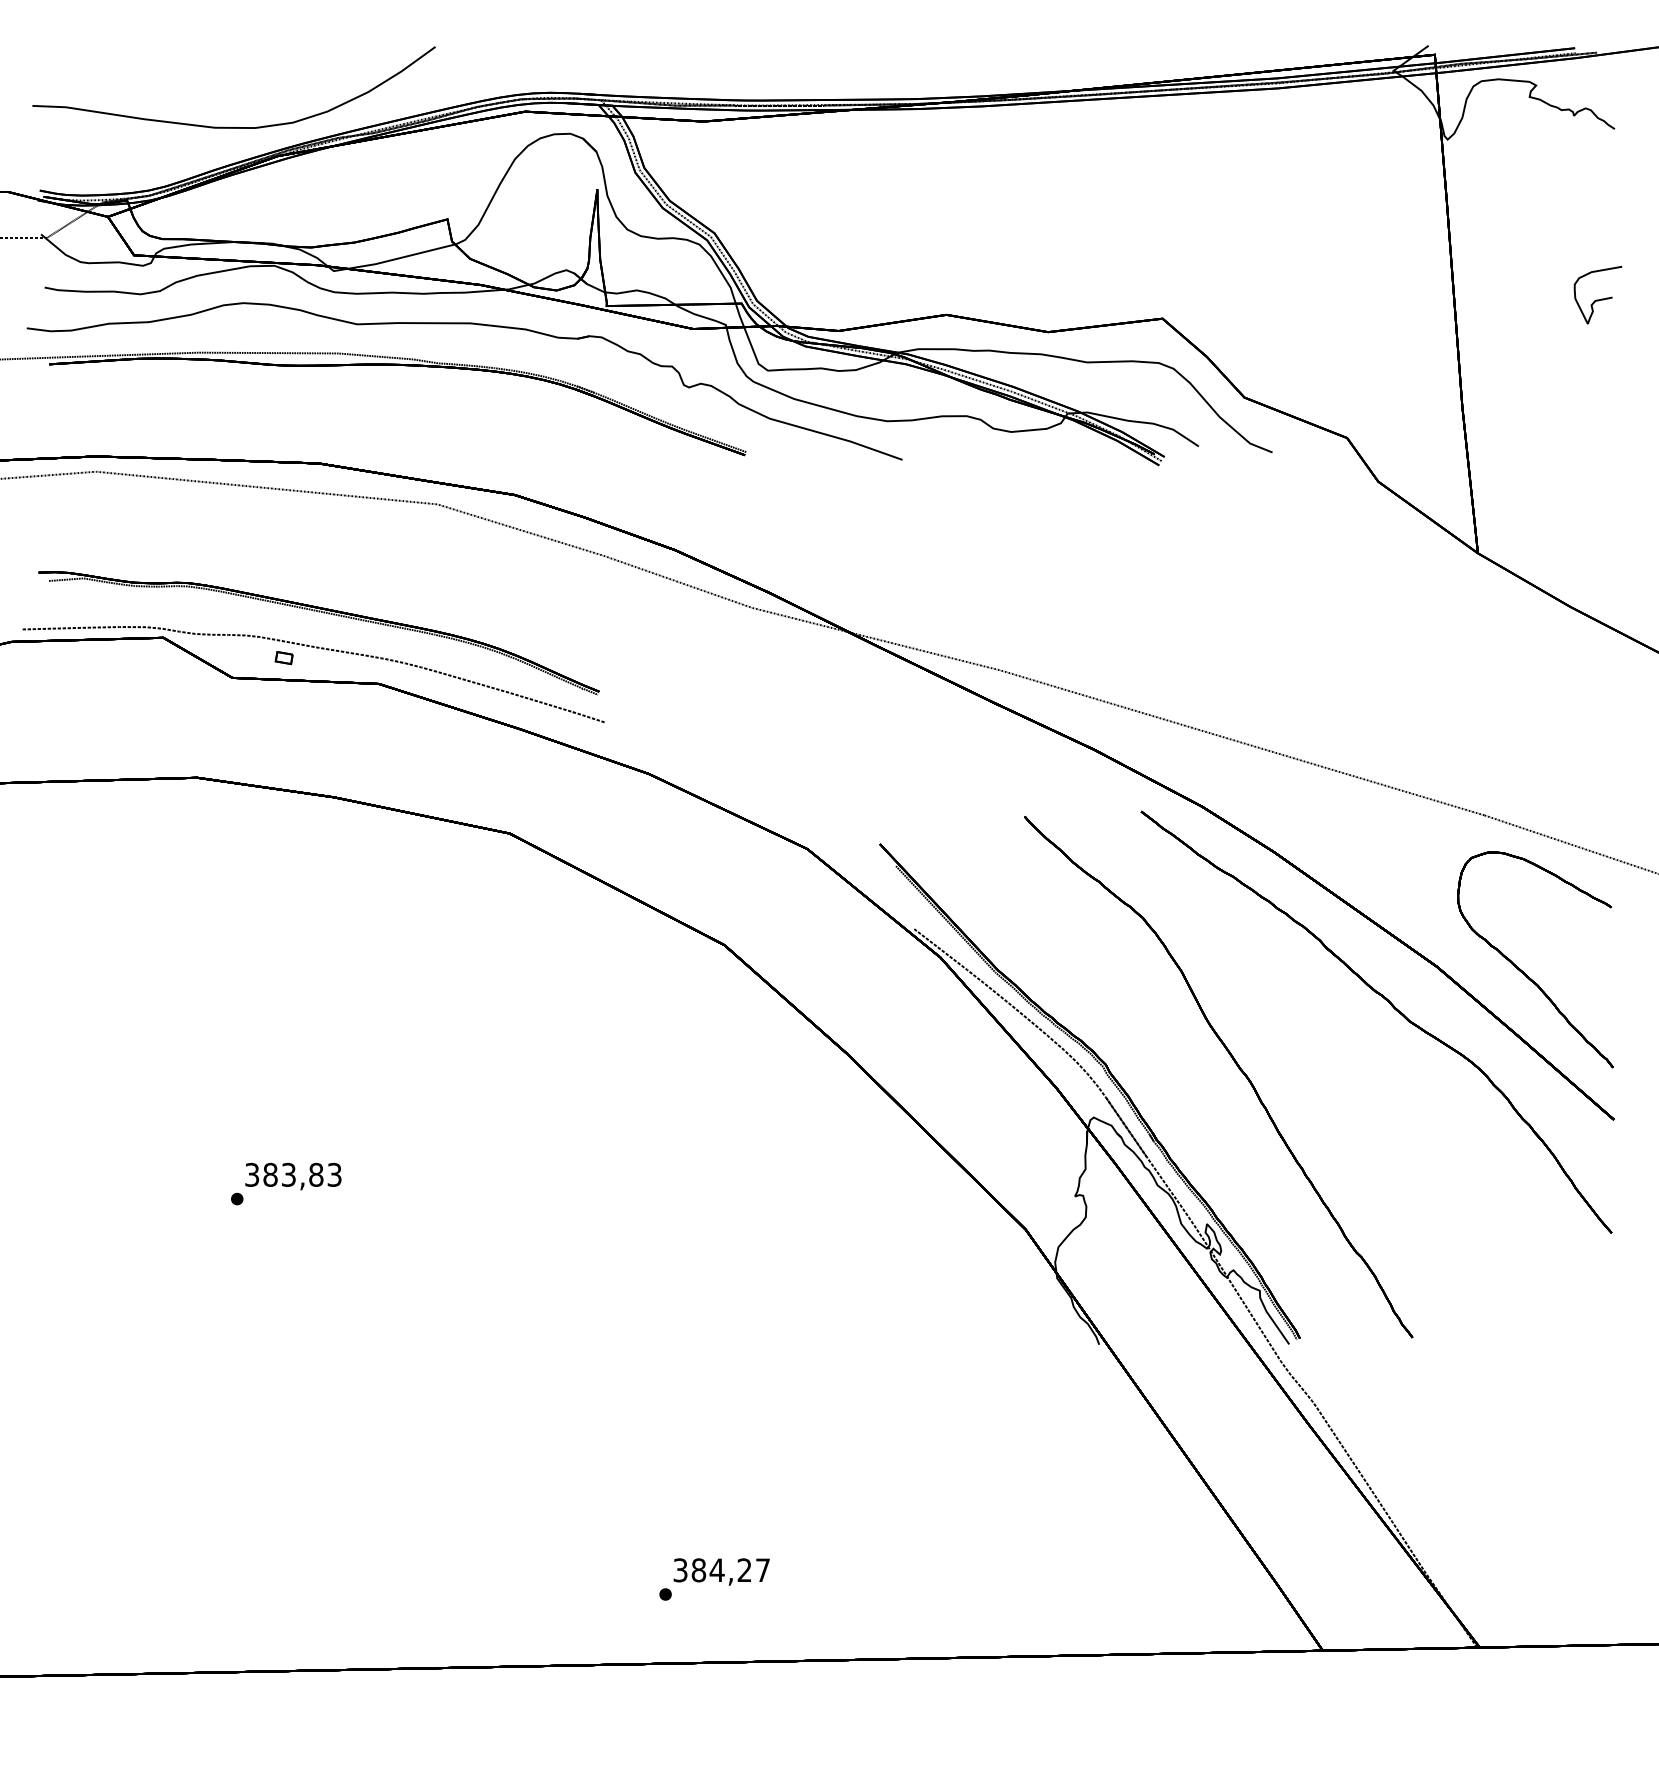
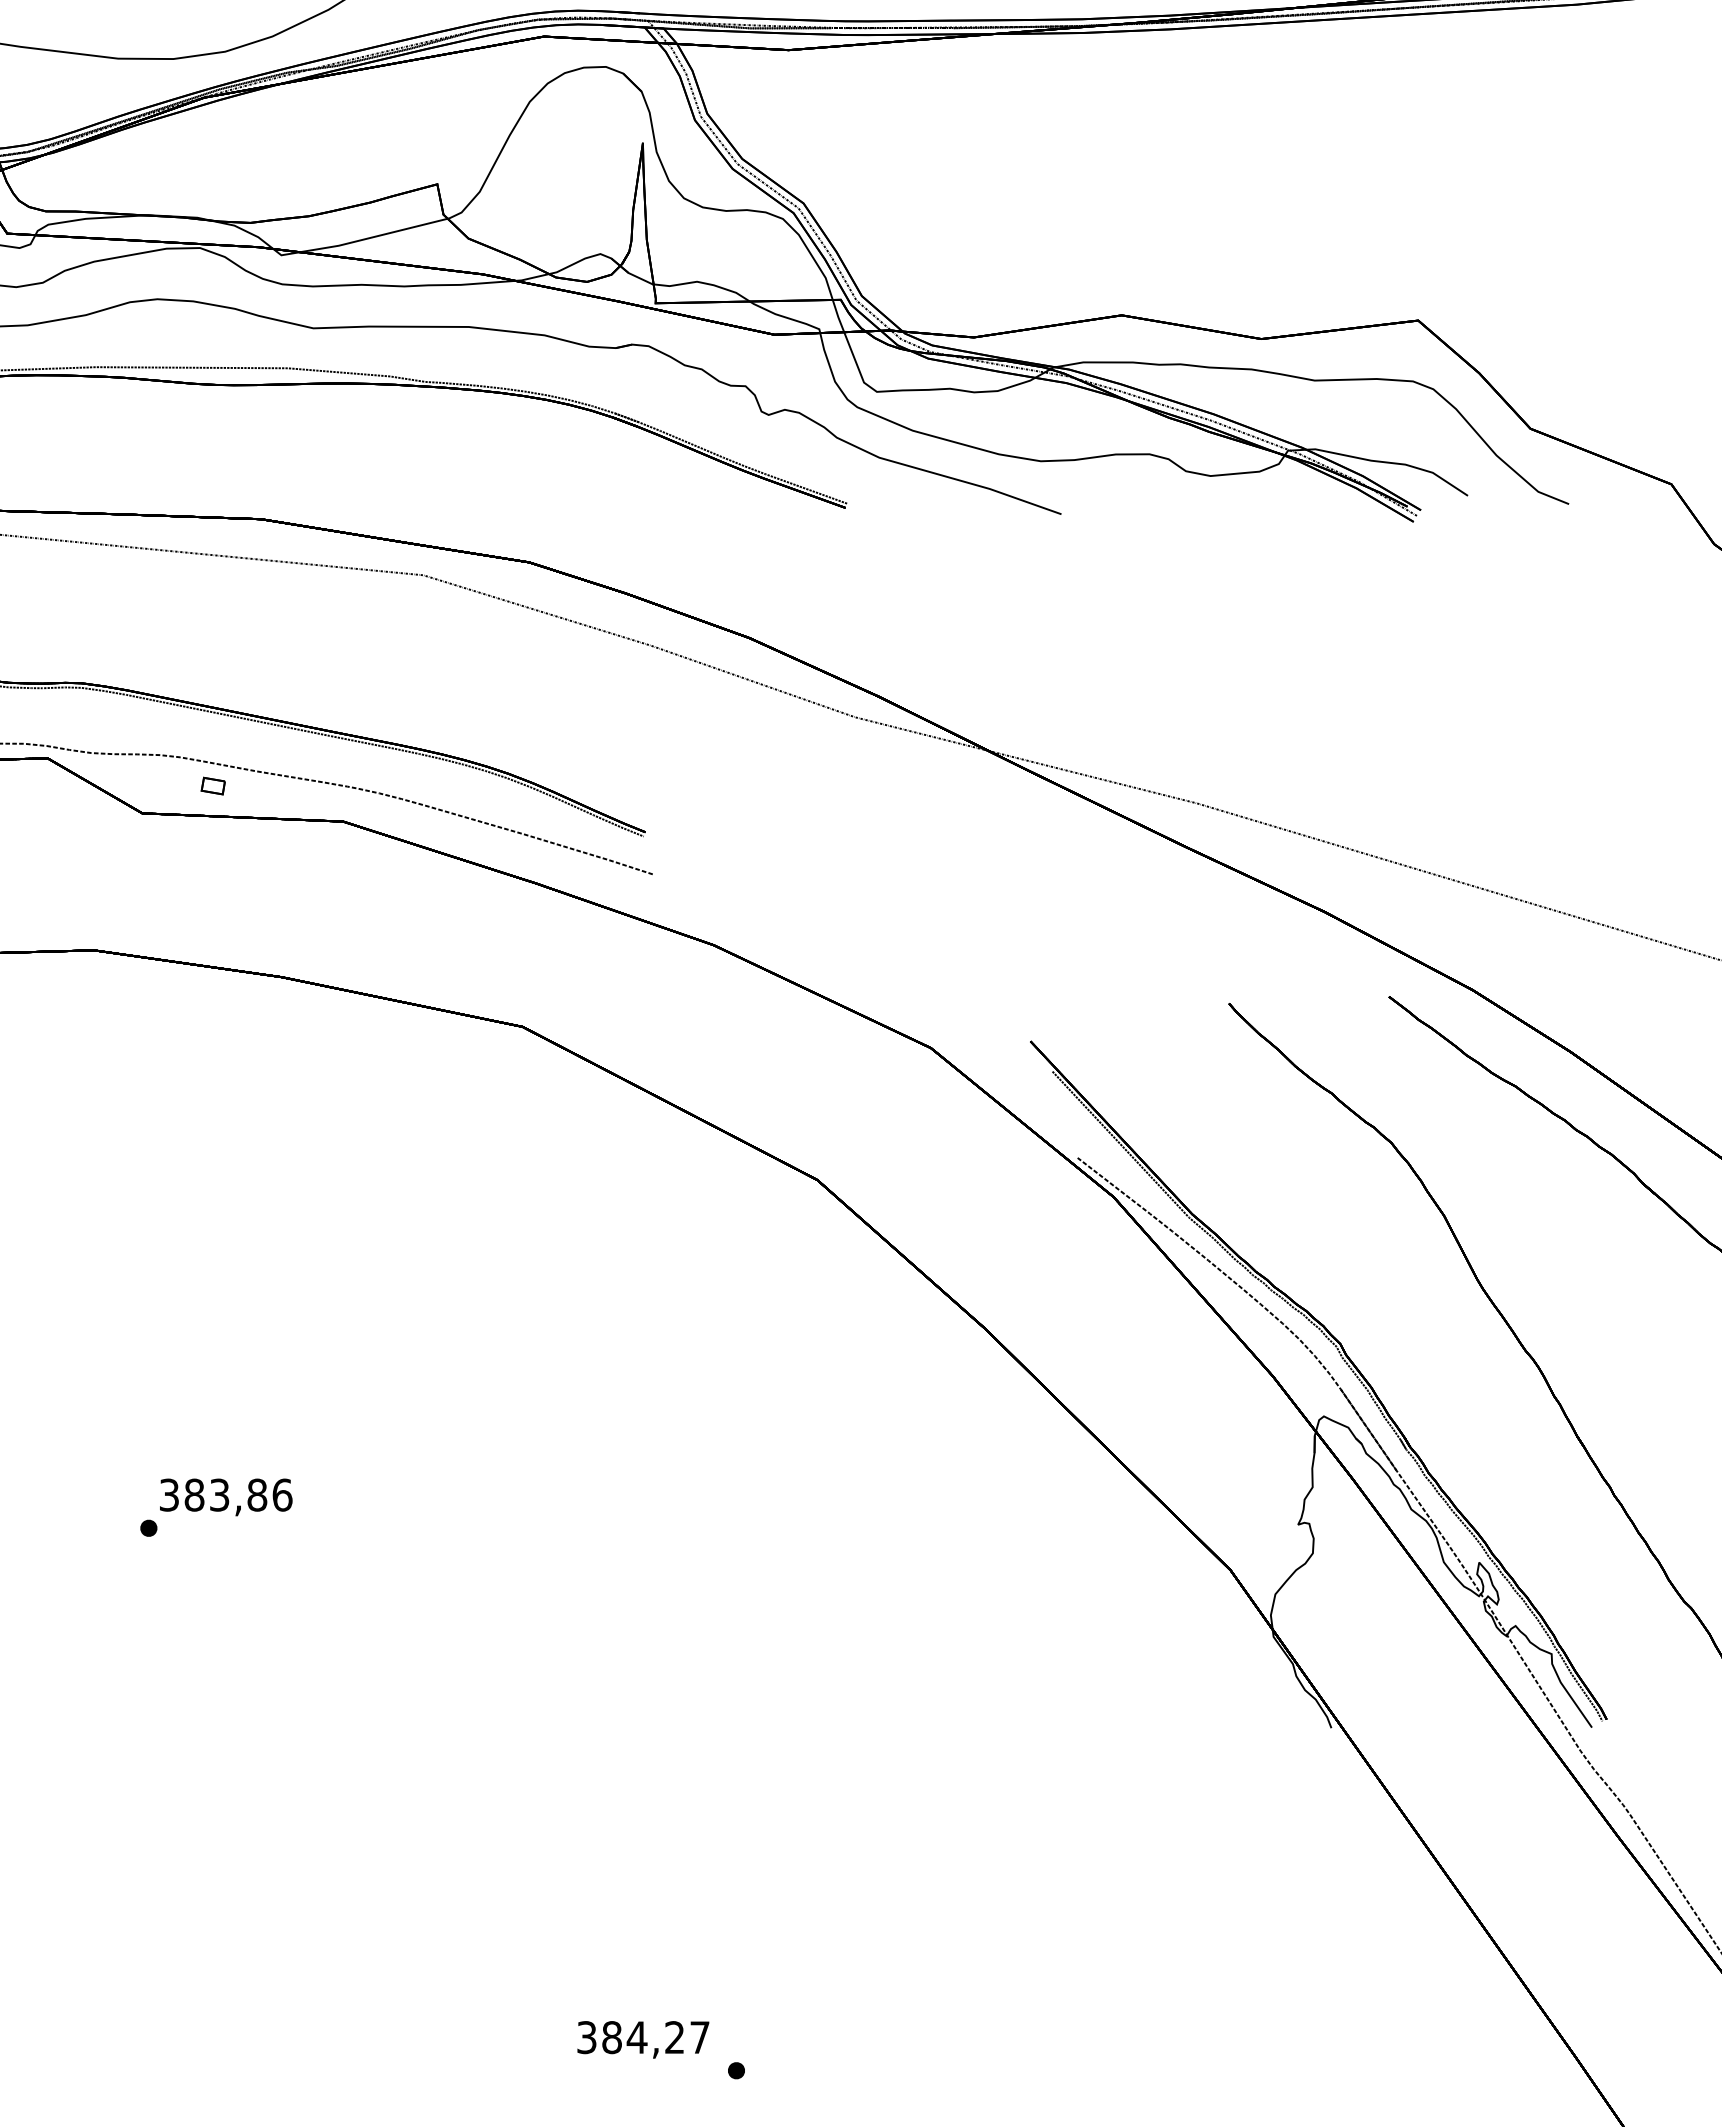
text: (334, 1174) -> (282, 1494), 383,83 -> 383,86
text: (721, 1571) -> (643, 2039), moved

